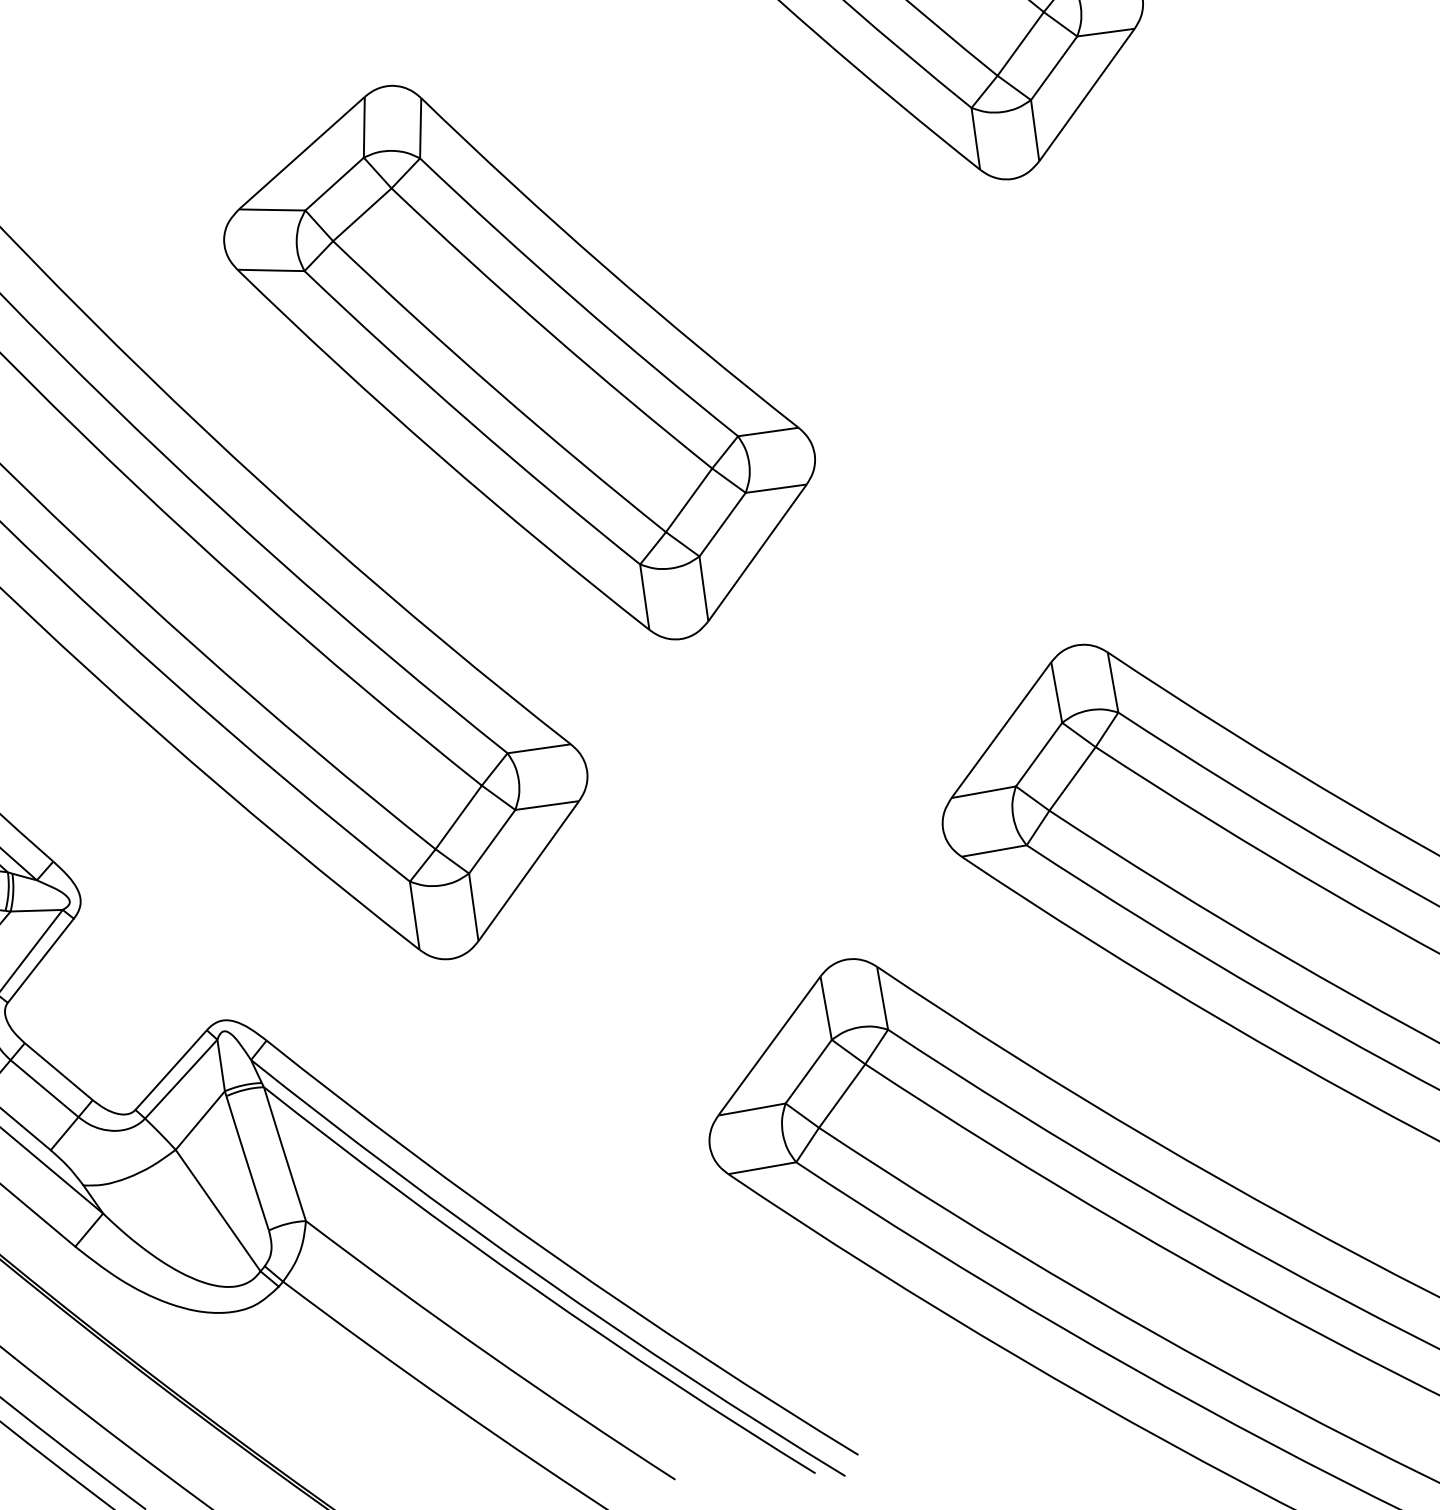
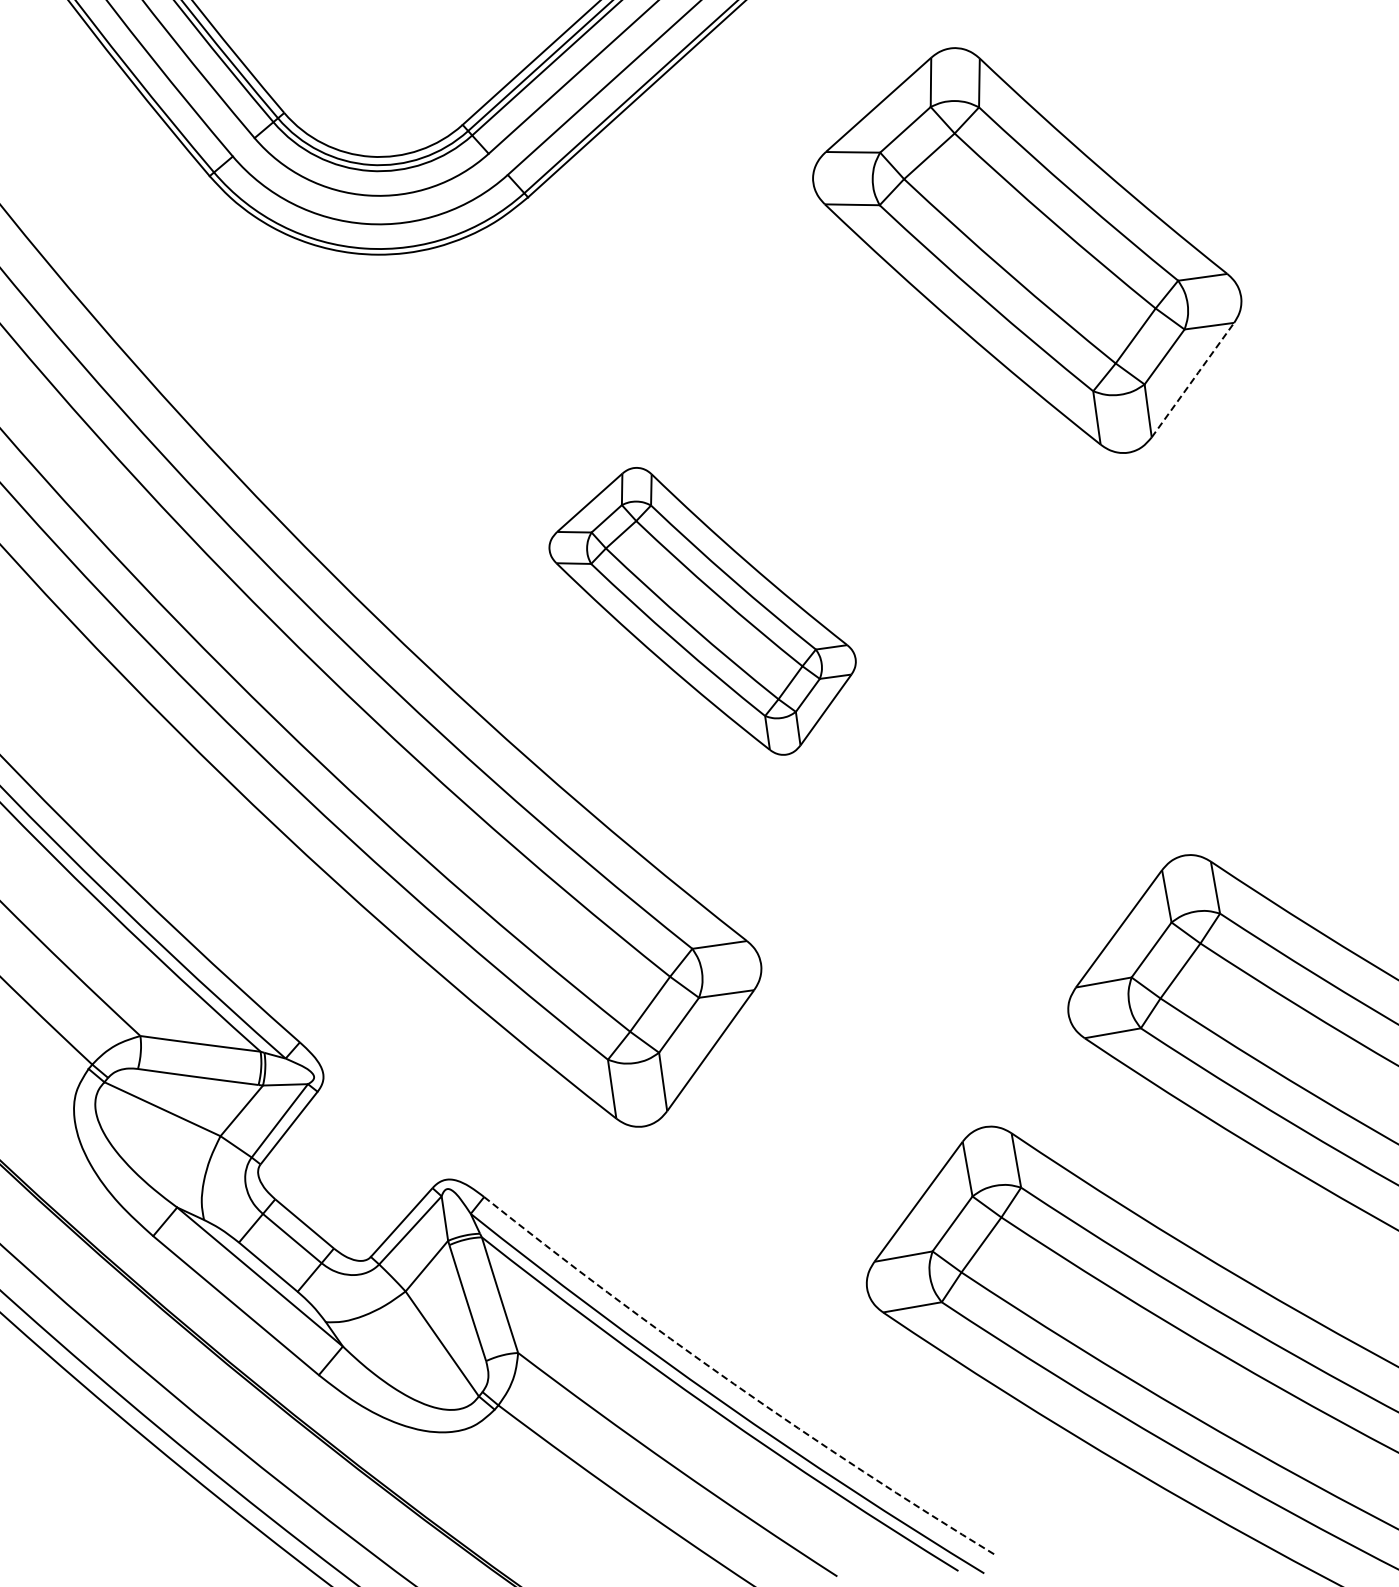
line: (1087, 94) -> (1193, 379), solid -> dashed
part: (519, 362) -> (702, 611), size x0.6
arc: (556, 1257) -> (734, 1384), solid -> dashed

